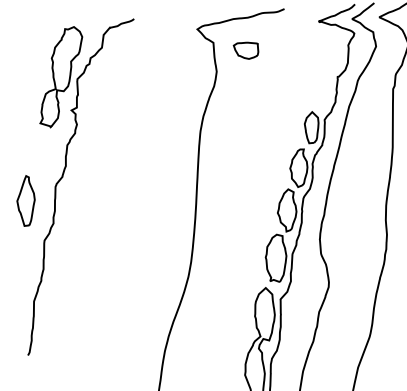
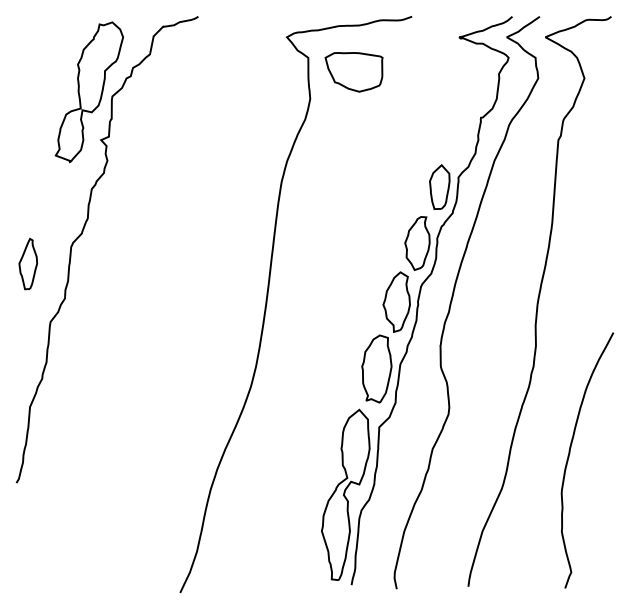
part: (245, 51) -> (353, 72), size x1.67
part: (26, 200) -> (28, 263), size x0.71

